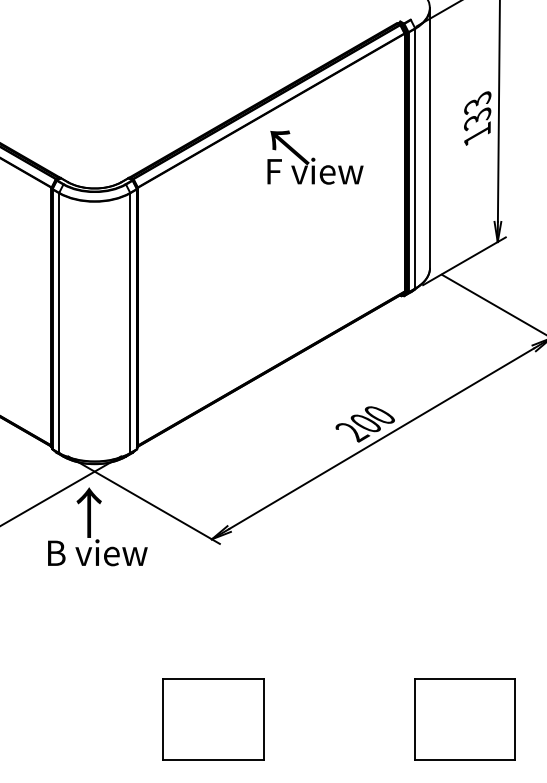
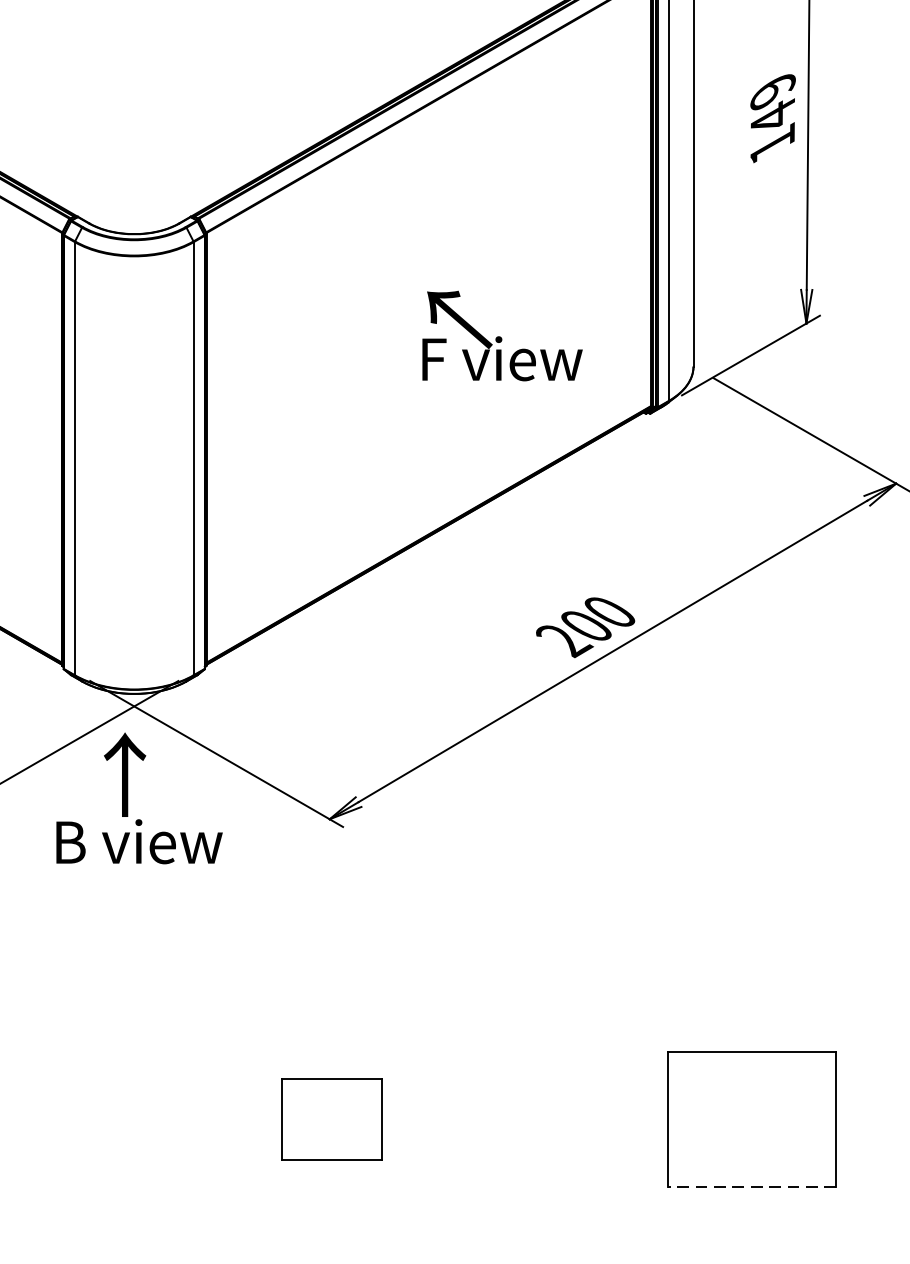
text: (477, 111) -> (772, 105), 133 -> 149
text: (315, 157) -> (502, 335), moved
part: (213, 719) -> (332, 1119), size x0.6
line: (464, 759) -> (751, 1186), solid -> dashed

